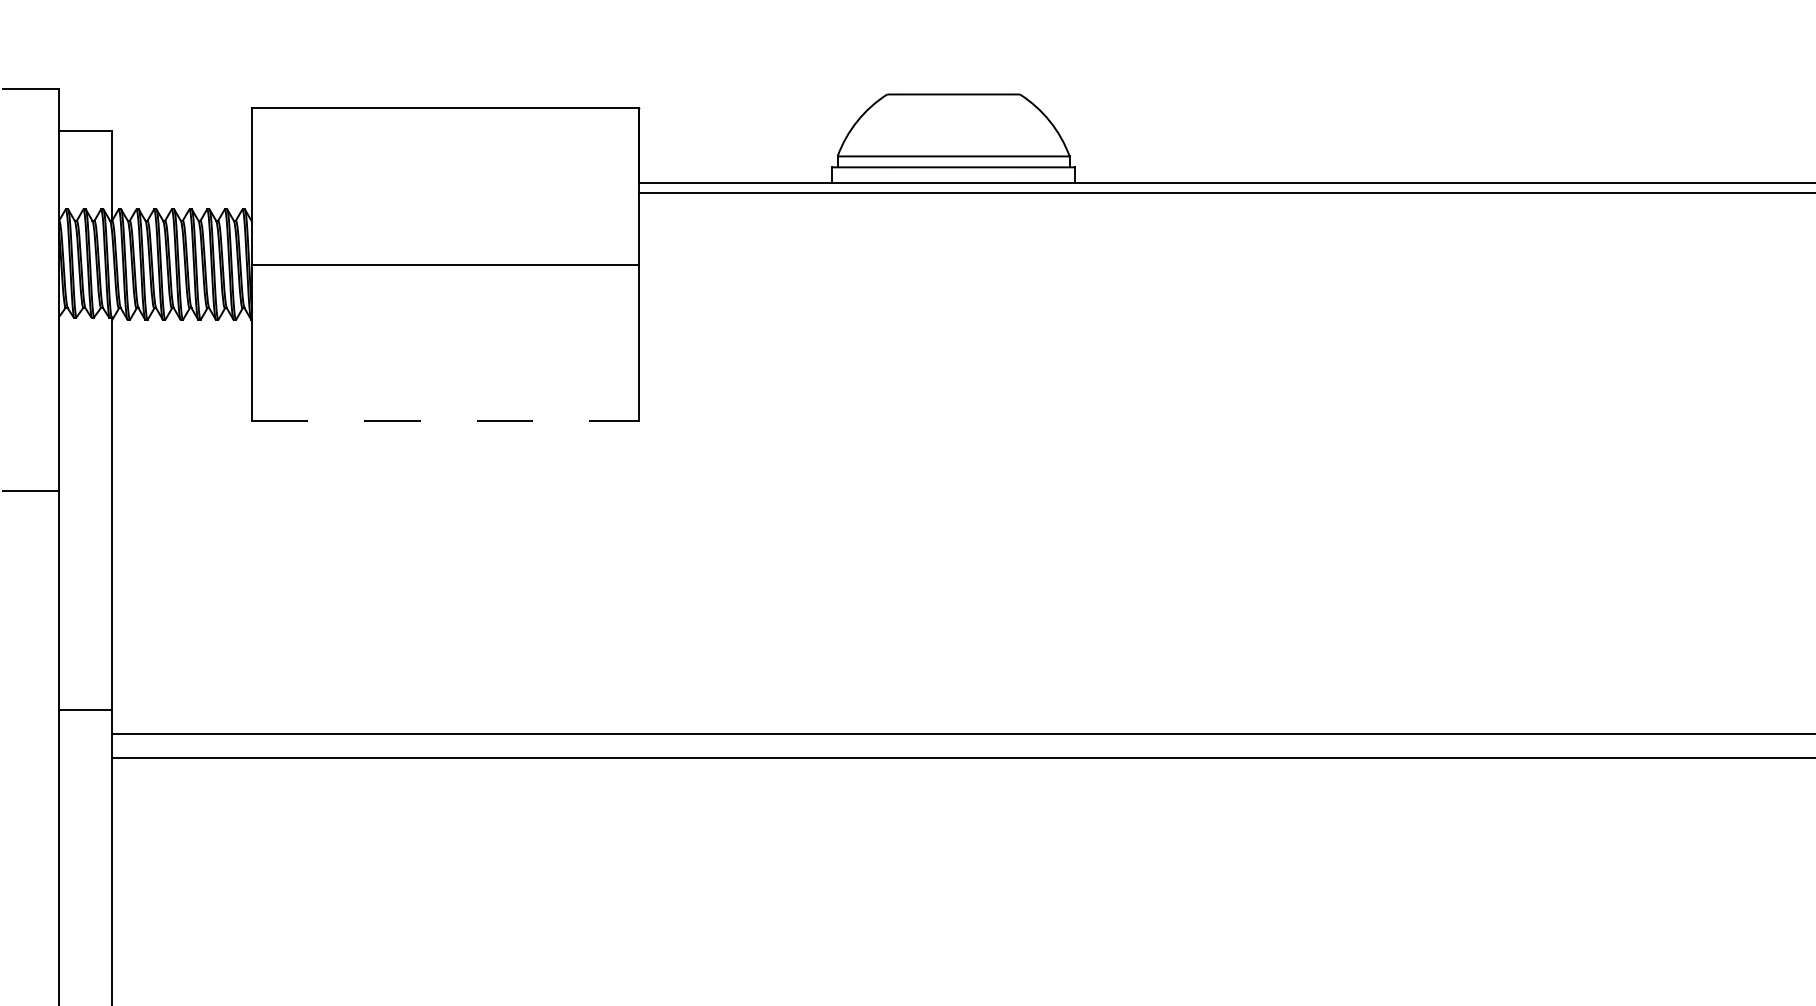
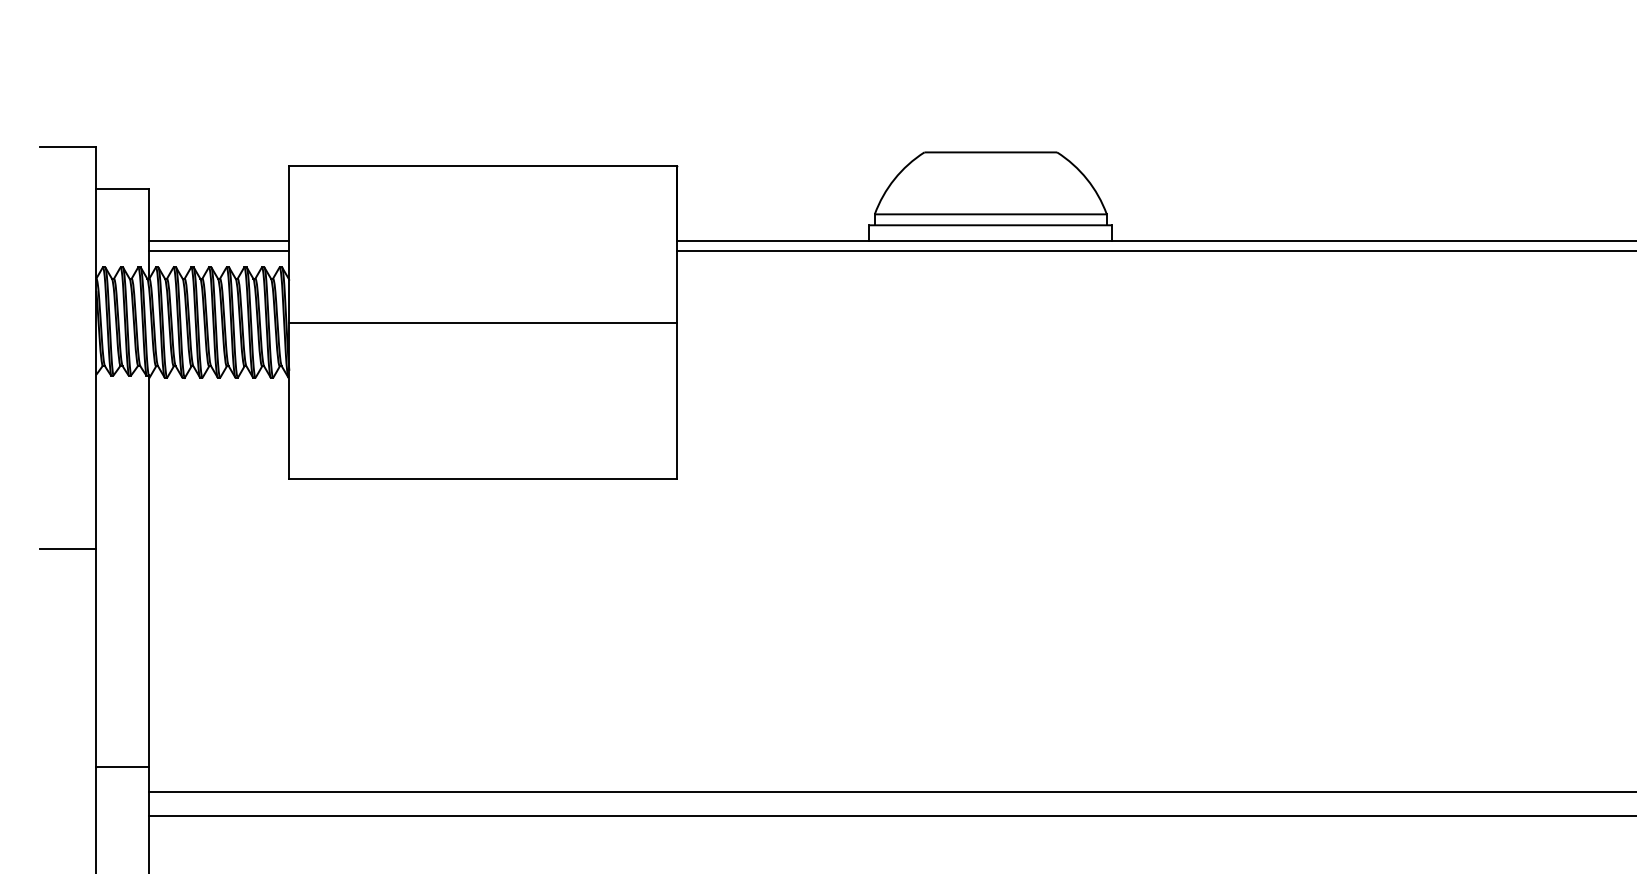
line: (181, 182) -> (218, 240), added
line: (181, 192) -> (218, 250), added
line: (445, 420) -> (482, 478), dashed -> solid

